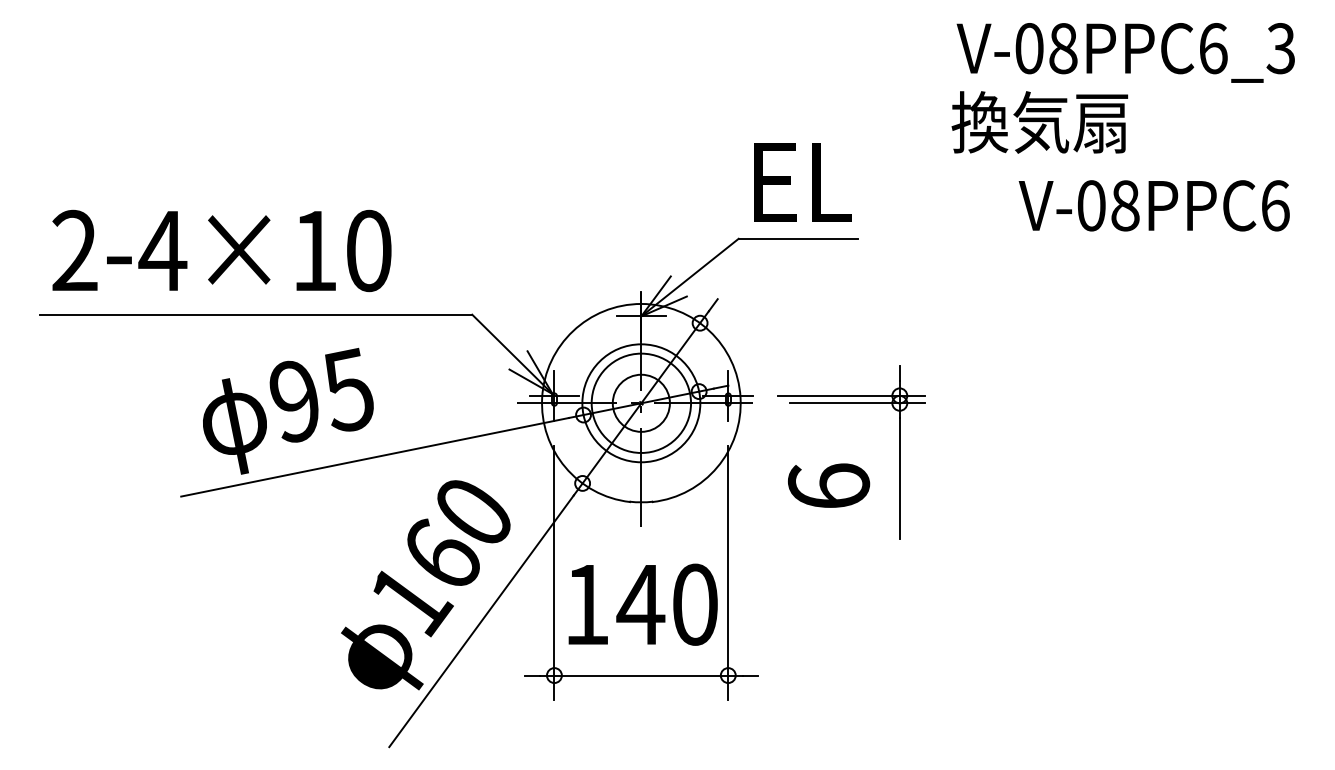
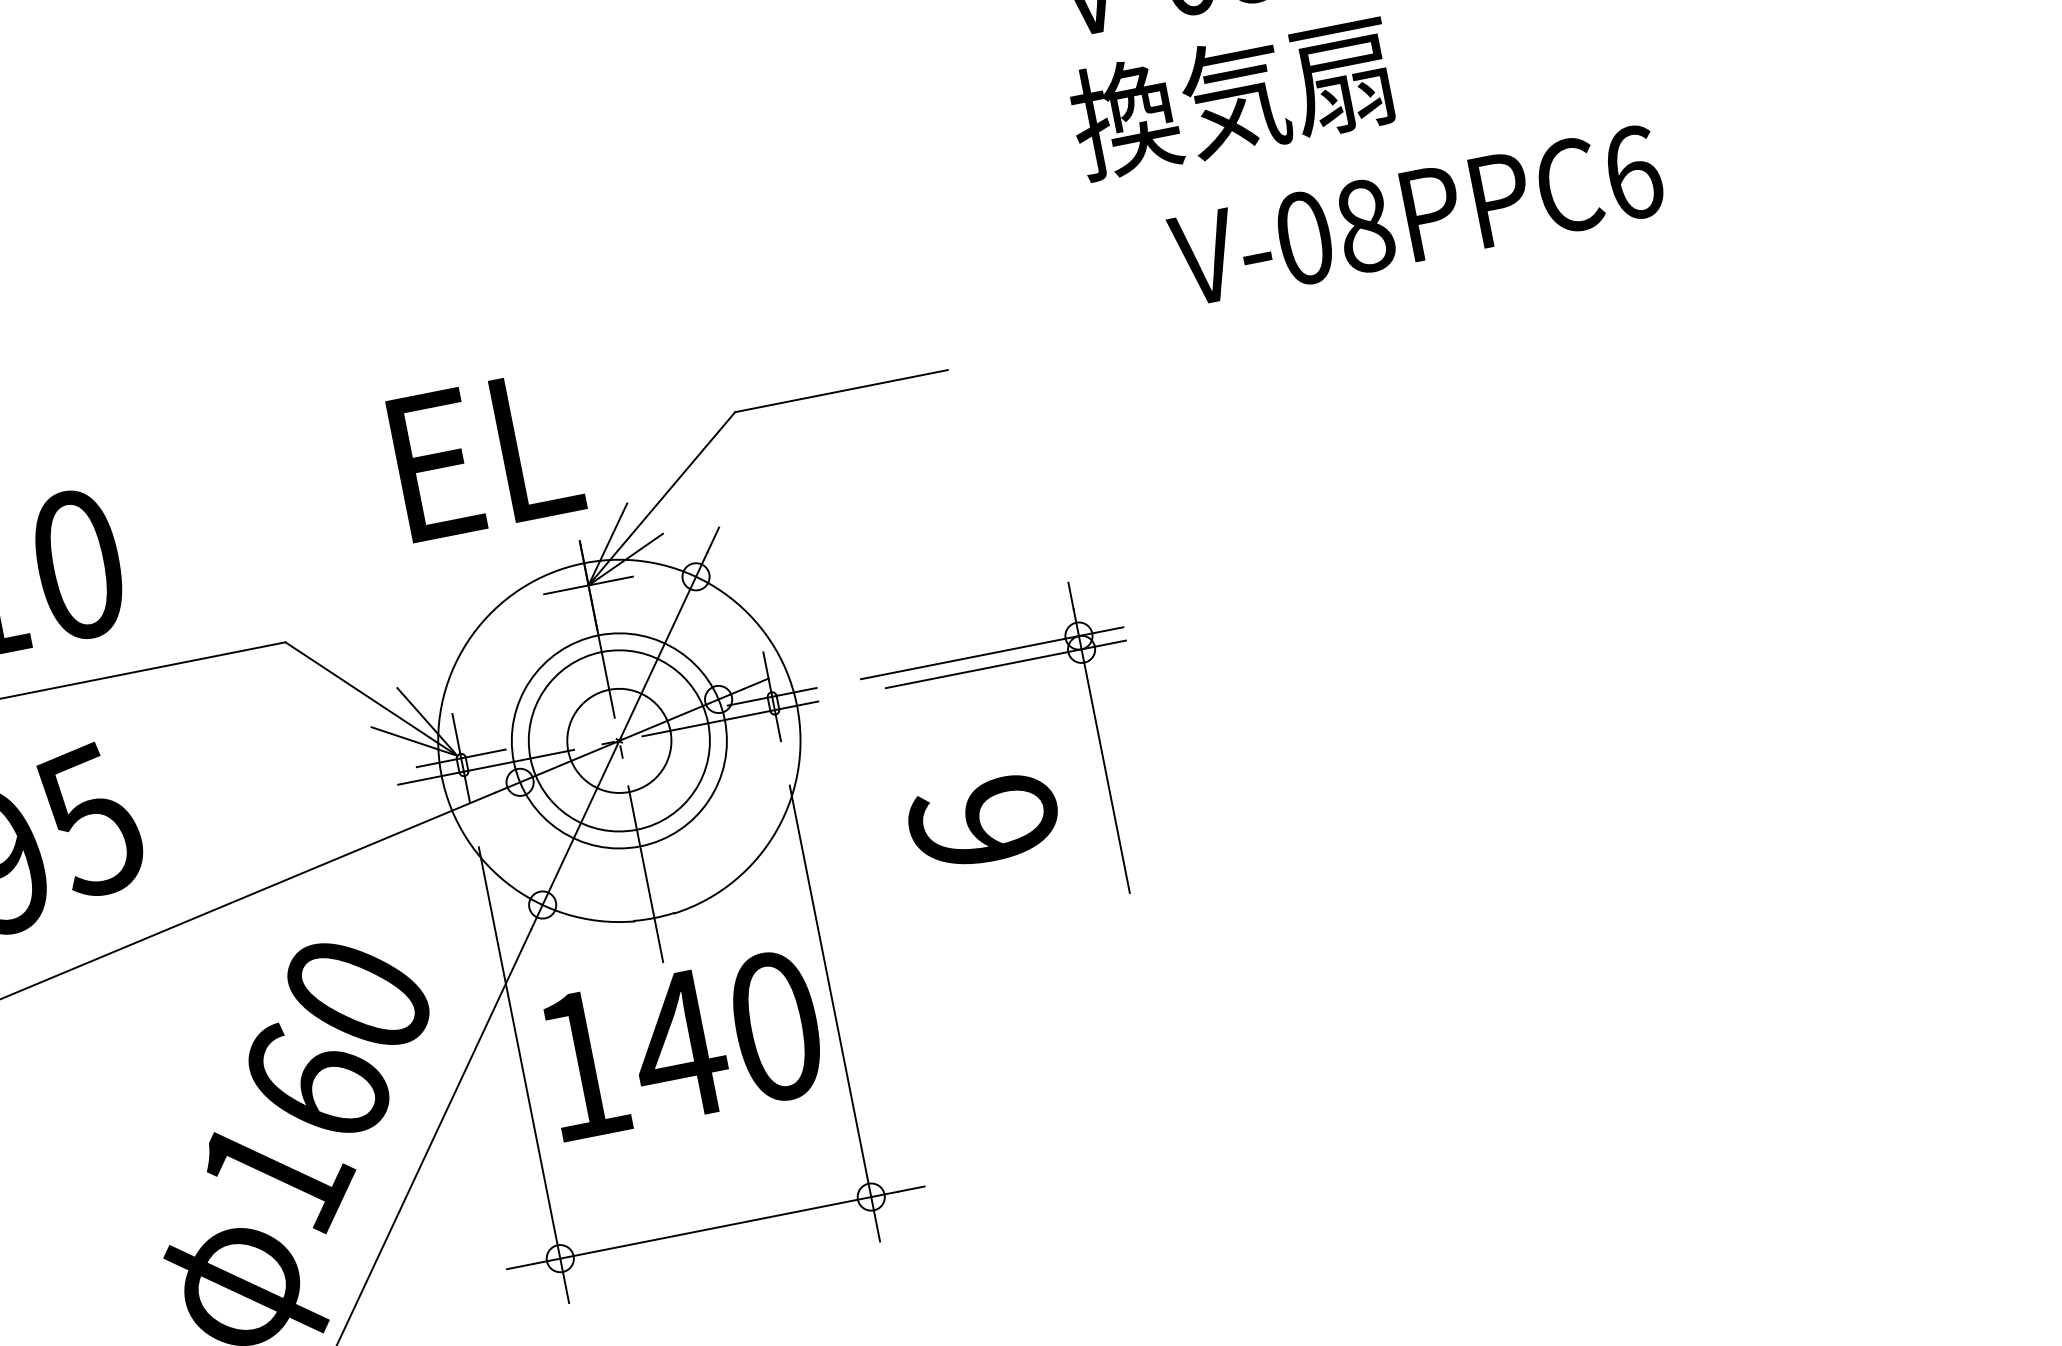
text: (802, 182) -> (485, 455), moved
text: (1153, 205) -> (1415, 215), moved
text: (642, 604) -> (681, 1044), moved

